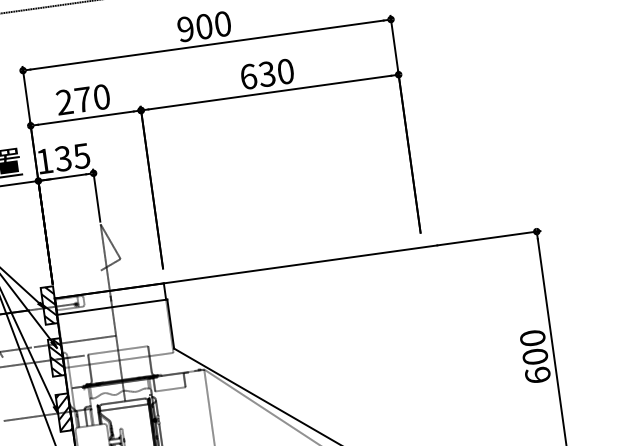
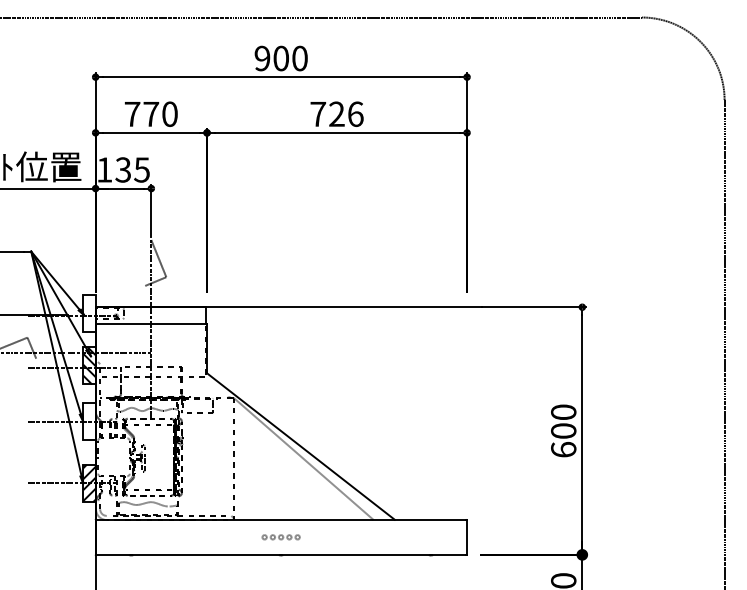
text: (266, 74) -> (336, 114), 630 -> 726
text: (64, 101) -> (132, 113), 270 -> 770
hatch: (49, 305) -> (89, 313), removed
hatch: (64, 412) -> (89, 421), removed

